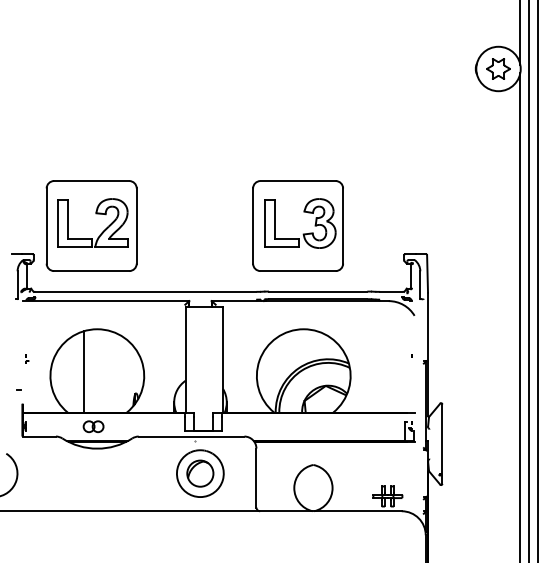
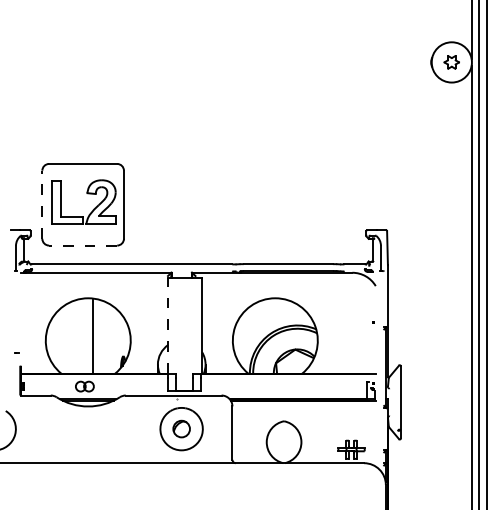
part: (498, 68) -> (451, 61), size x0.7
part: (297, 225) -> (269, 204), removed
line: (46, 226) -> (42, 205), solid -> dashed
line: (91, 271) -> (82, 245), solid -> dashed
part: (27, 358) -> (24, 324), removed
line: (185, 359) -> (168, 325), solid -> dashed
line: (83, 371) -> (92, 336), moved
part: (200, 473) -> (181, 428), size x0.7

